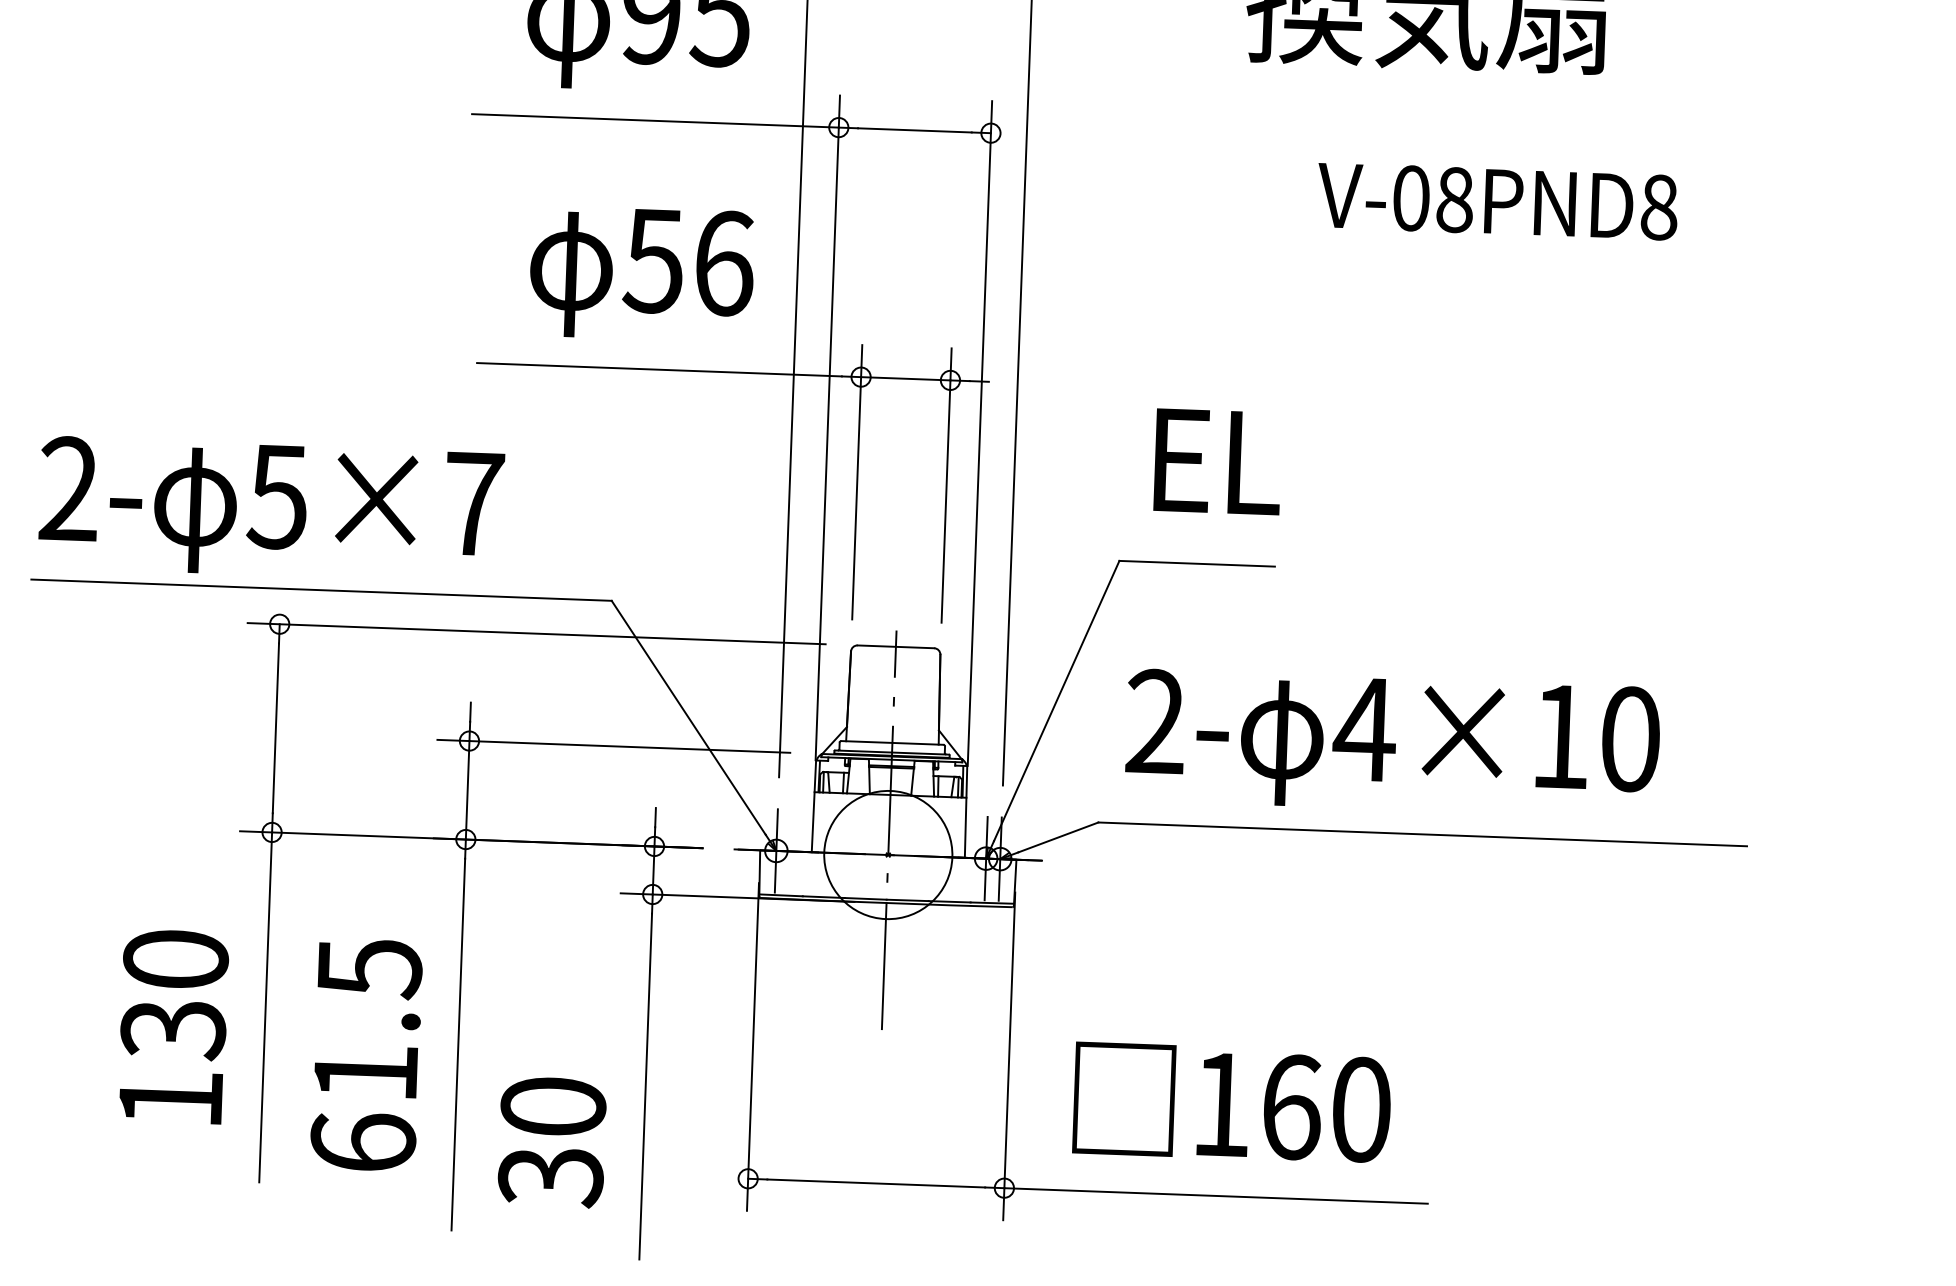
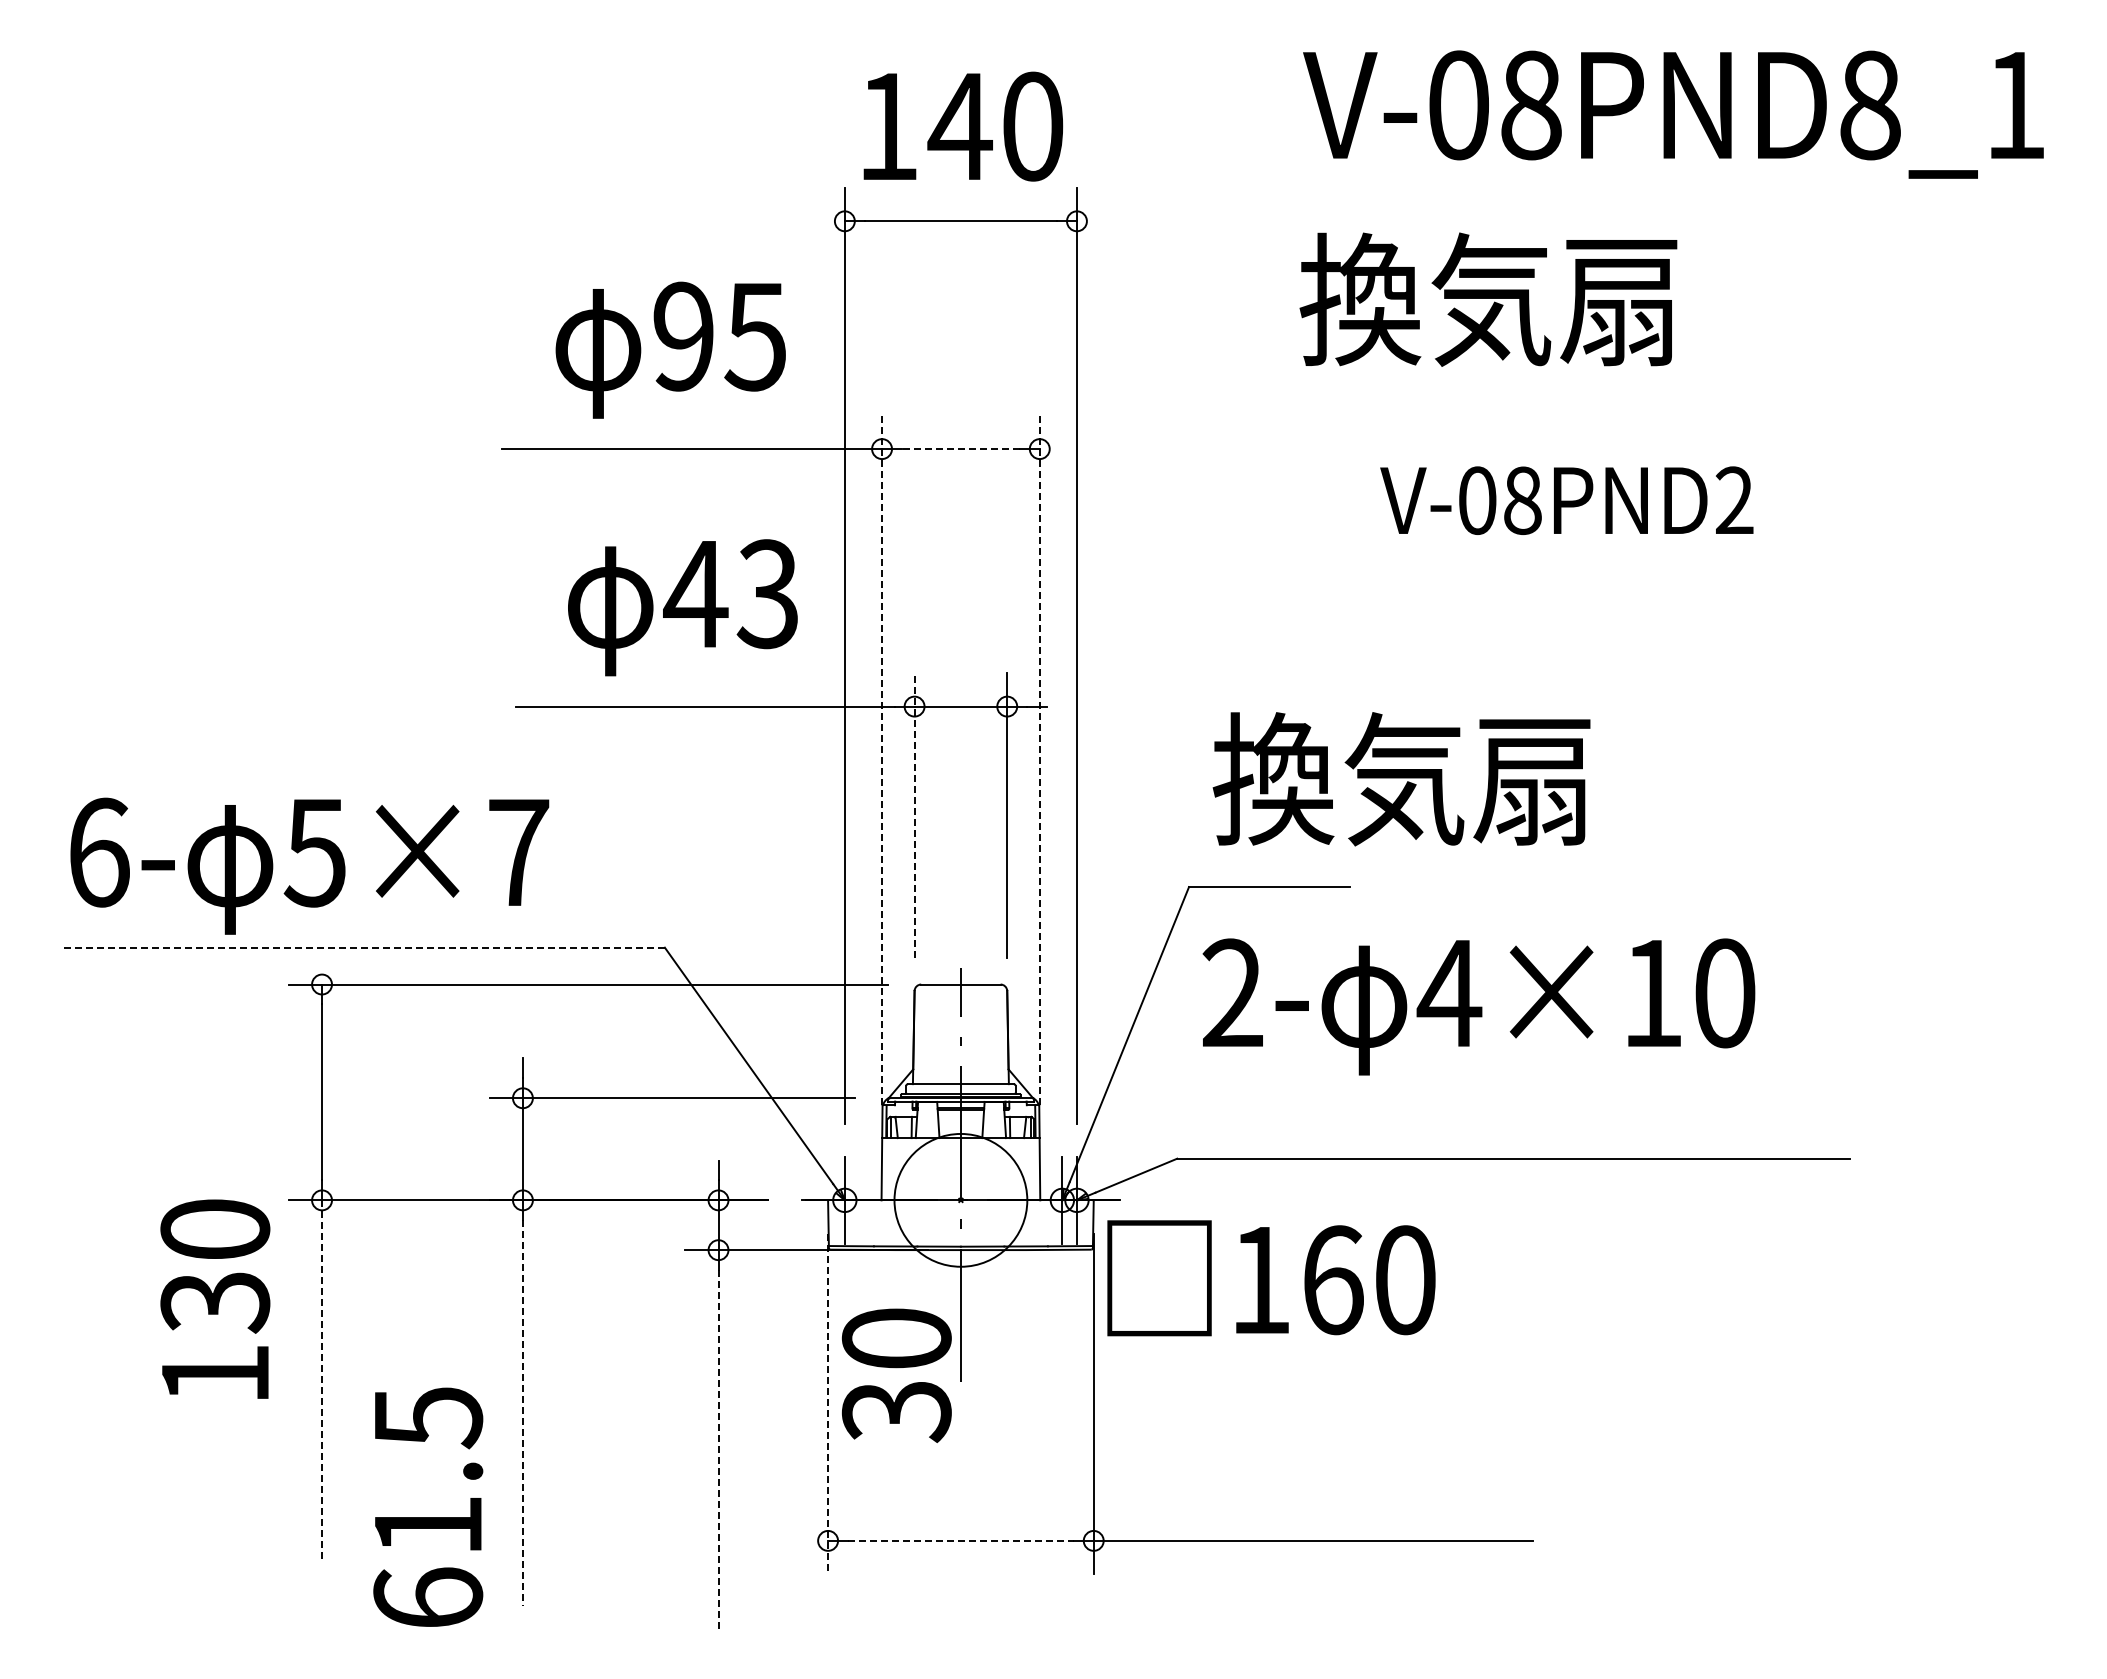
line: (914, 130) -> (960, 449), solid -> dashed
text: (1659, 207) -> (1734, 500), V-08PND8 -> V-08PND2
text: (688, 262) -> (731, 594), 56 -> 43
line: (828, 427) -> (882, 760), solid -> dashed
line: (979, 433) -> (1039, 760), solid -> dashed
text: (1328, 464) -> (1401, 779), EL -> 換気扇
line: (857, 482) -> (914, 815), solid -> dashed
text: (68, 488) -> (98, 852), 2- -> 6-
line: (321, 590) -> (364, 947), solid -> dashed
text: (1392, 743) -> (1478, 1006), moved
line: (266, 1008) -> (322, 1382), solid -> dashed
text: (173, 1025) -> (215, 1298), moved
line: (457, 1044) -> (522, 1412), solid -> dashed
line: (753, 1047) -> (828, 1404), solid -> dashed
text: (366, 1054) -> (428, 1506), moved
line: (645, 1086) -> (718, 1449), solid -> dashed
text: (1232, 1103) -> (1271, 1278), moved
text: (551, 1142) -> (896, 1375), moved
line: (875, 1183) -> (960, 1540), solid -> dashed

